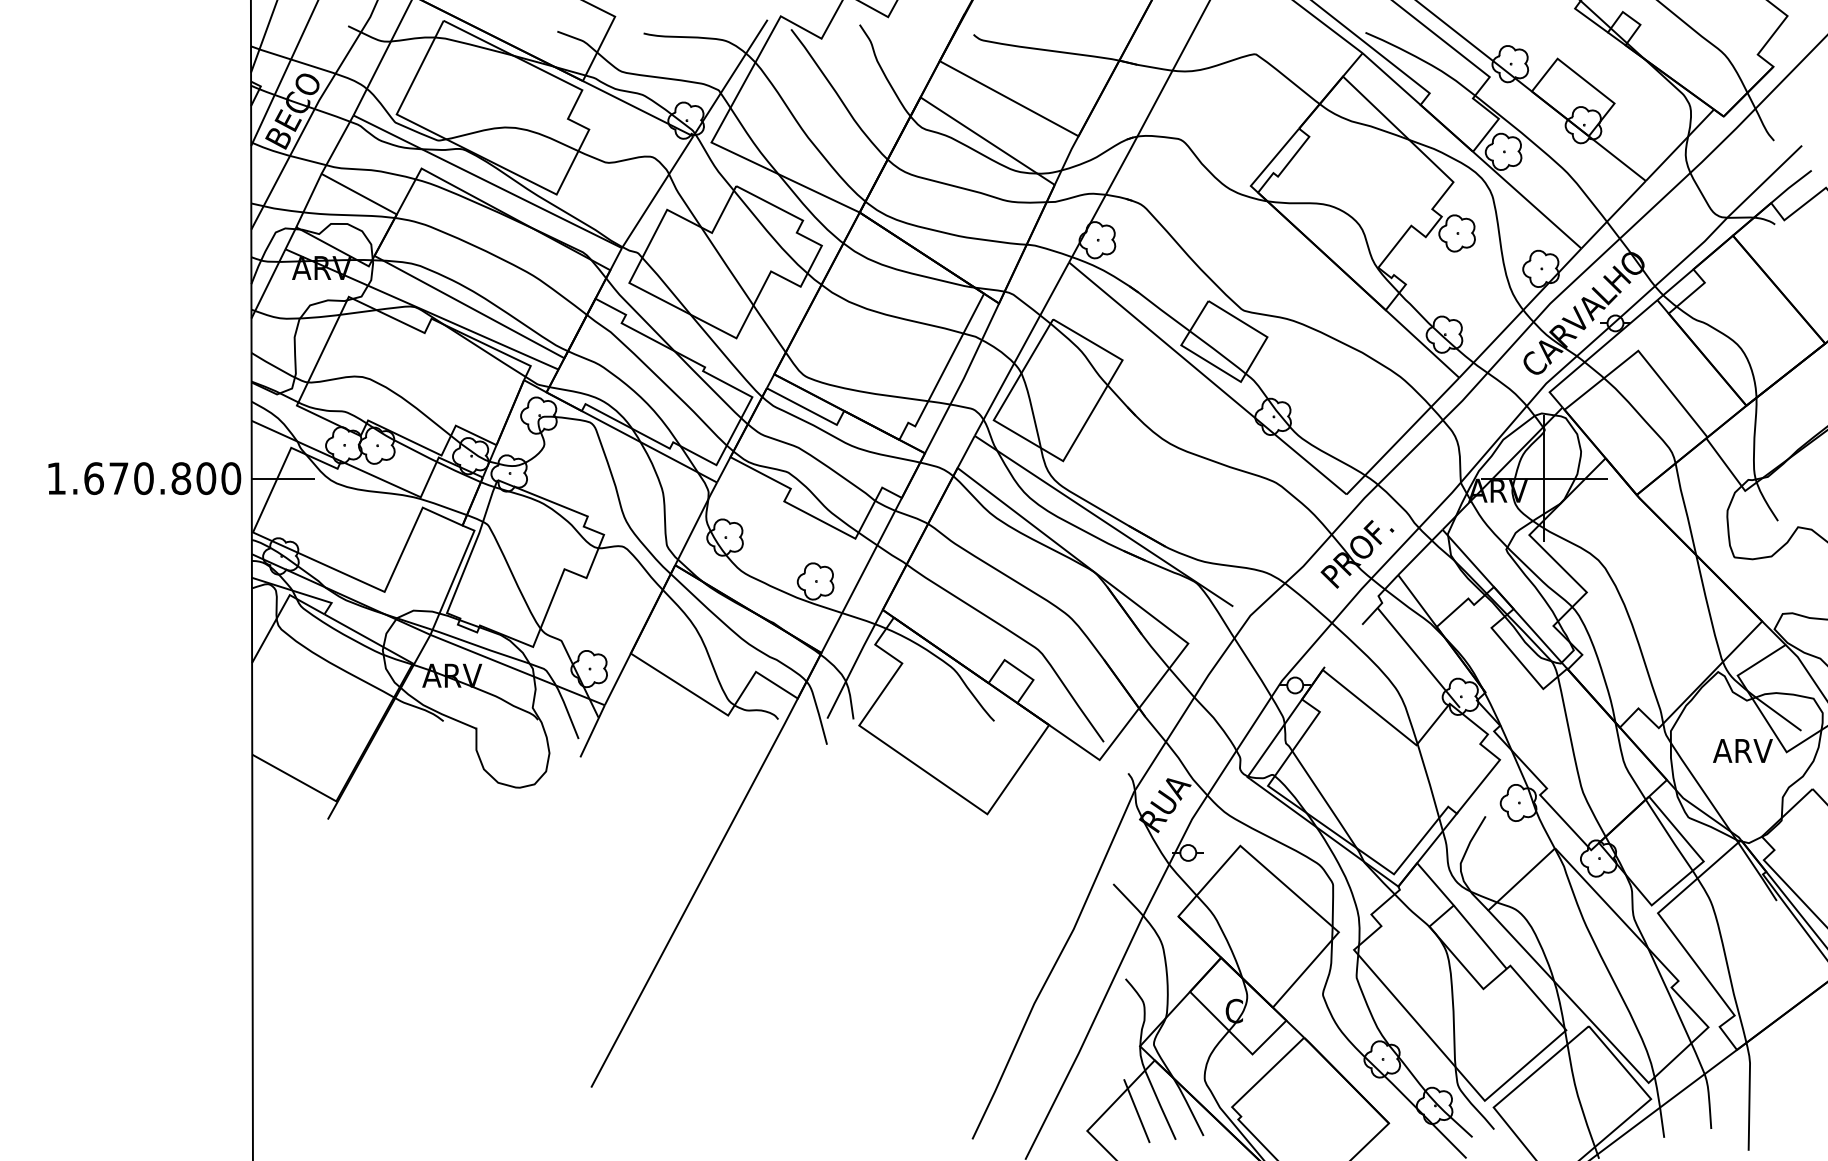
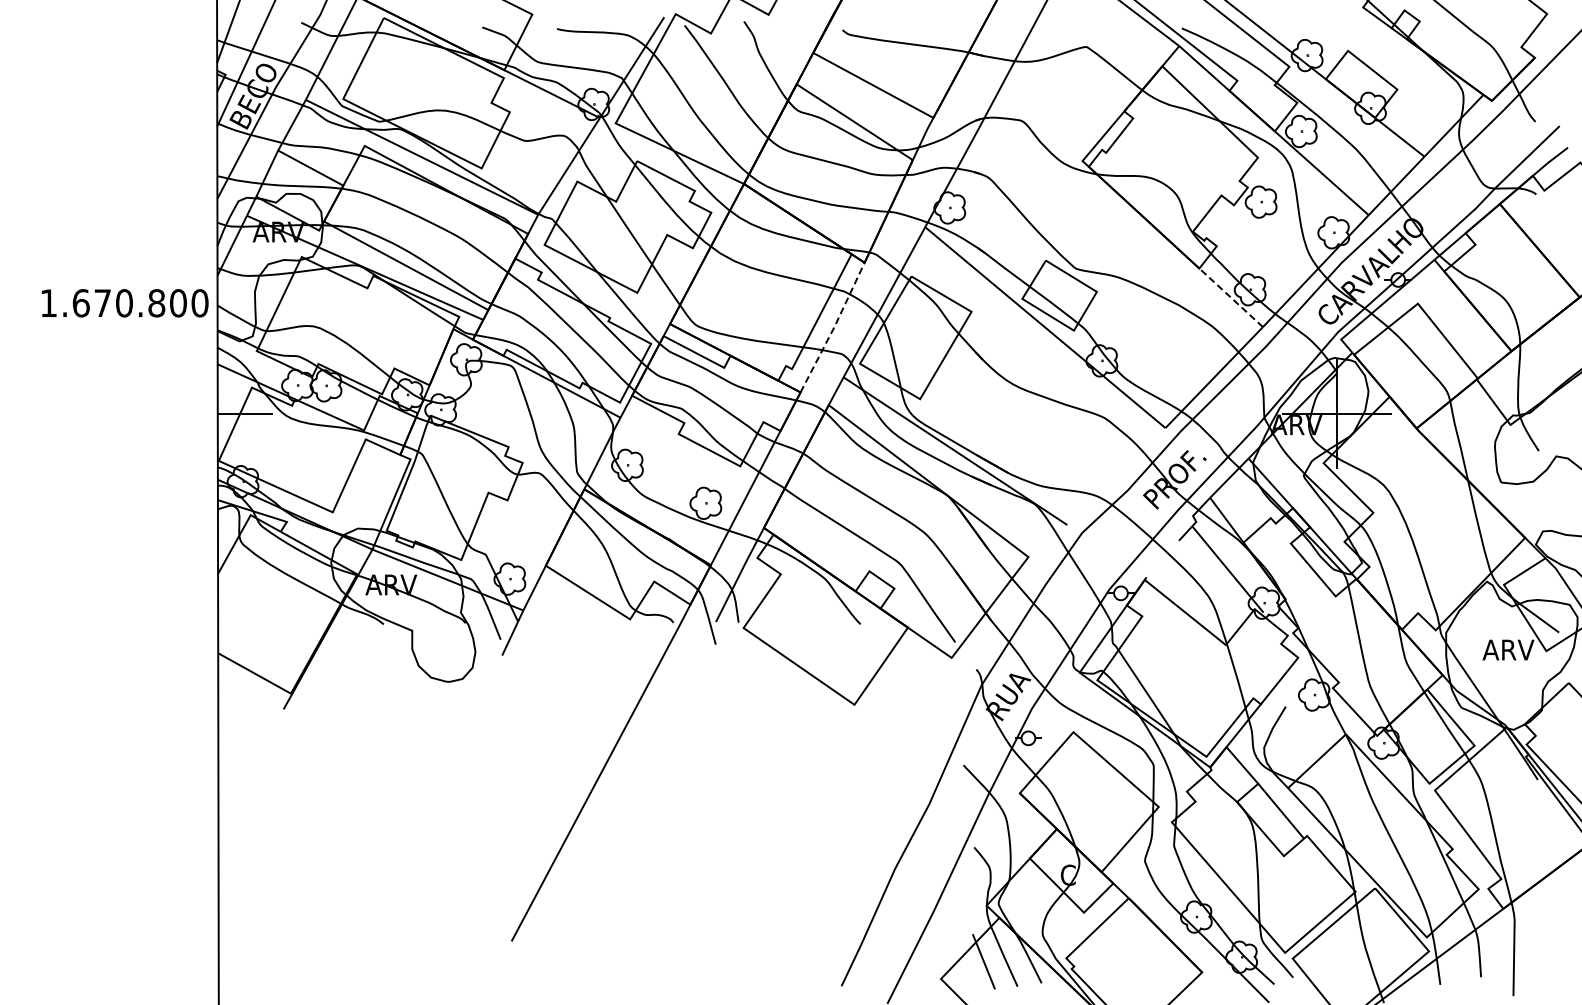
line: (1421, 343) -> (1230, 297), solid -> dashed
line: (964, 378) -> (834, 327), solid -> dashed
text: (143, 478) -> (124, 303), moved

